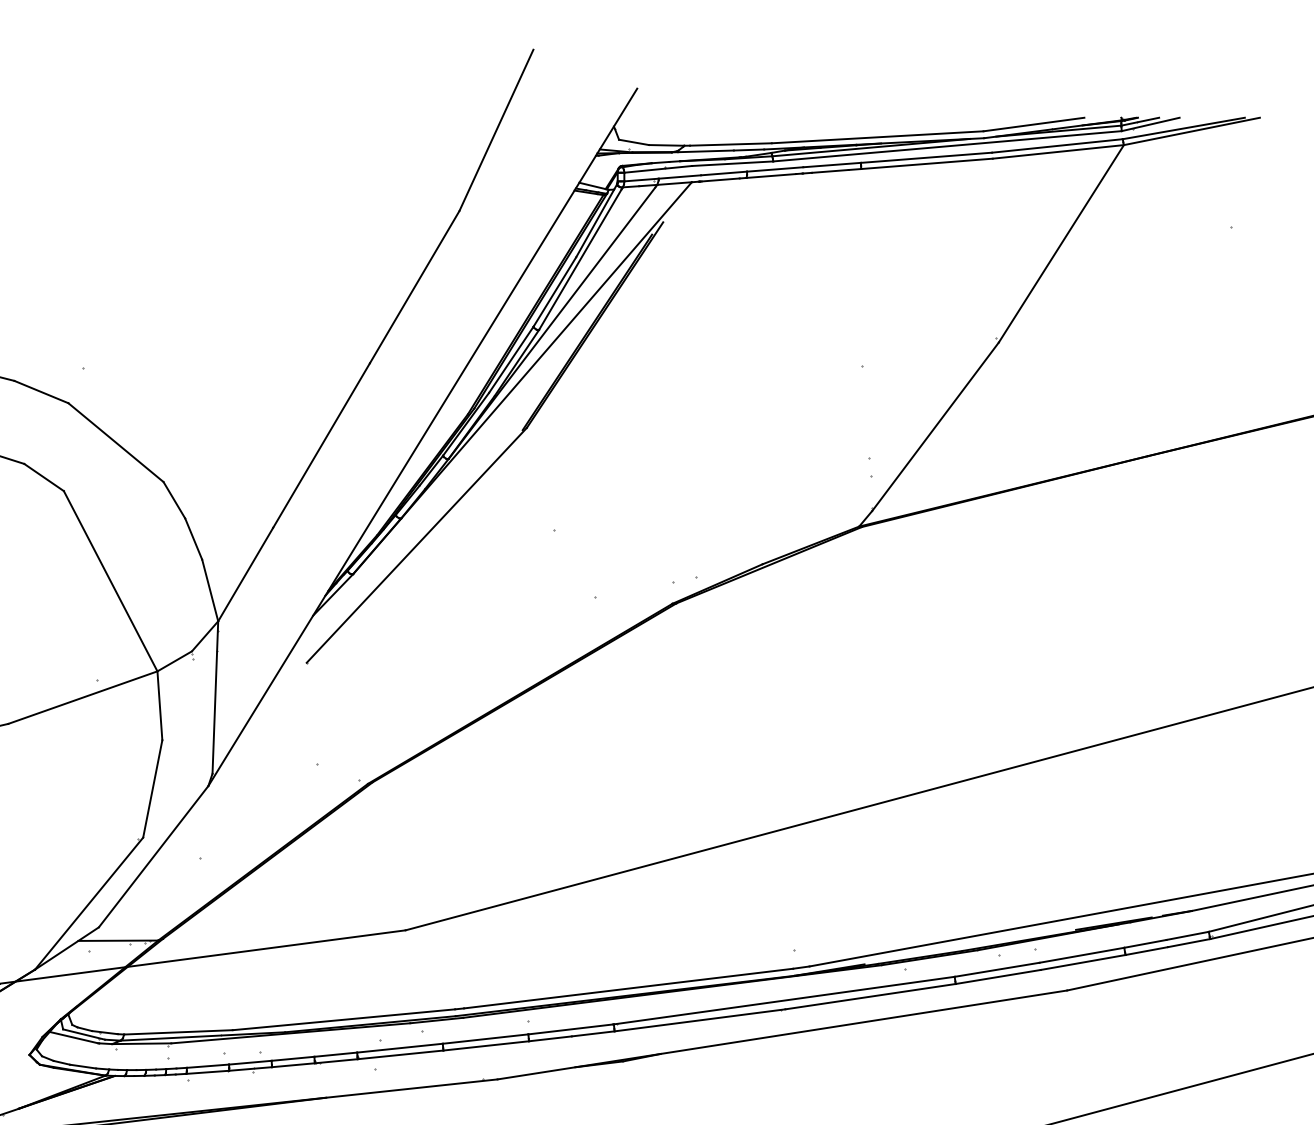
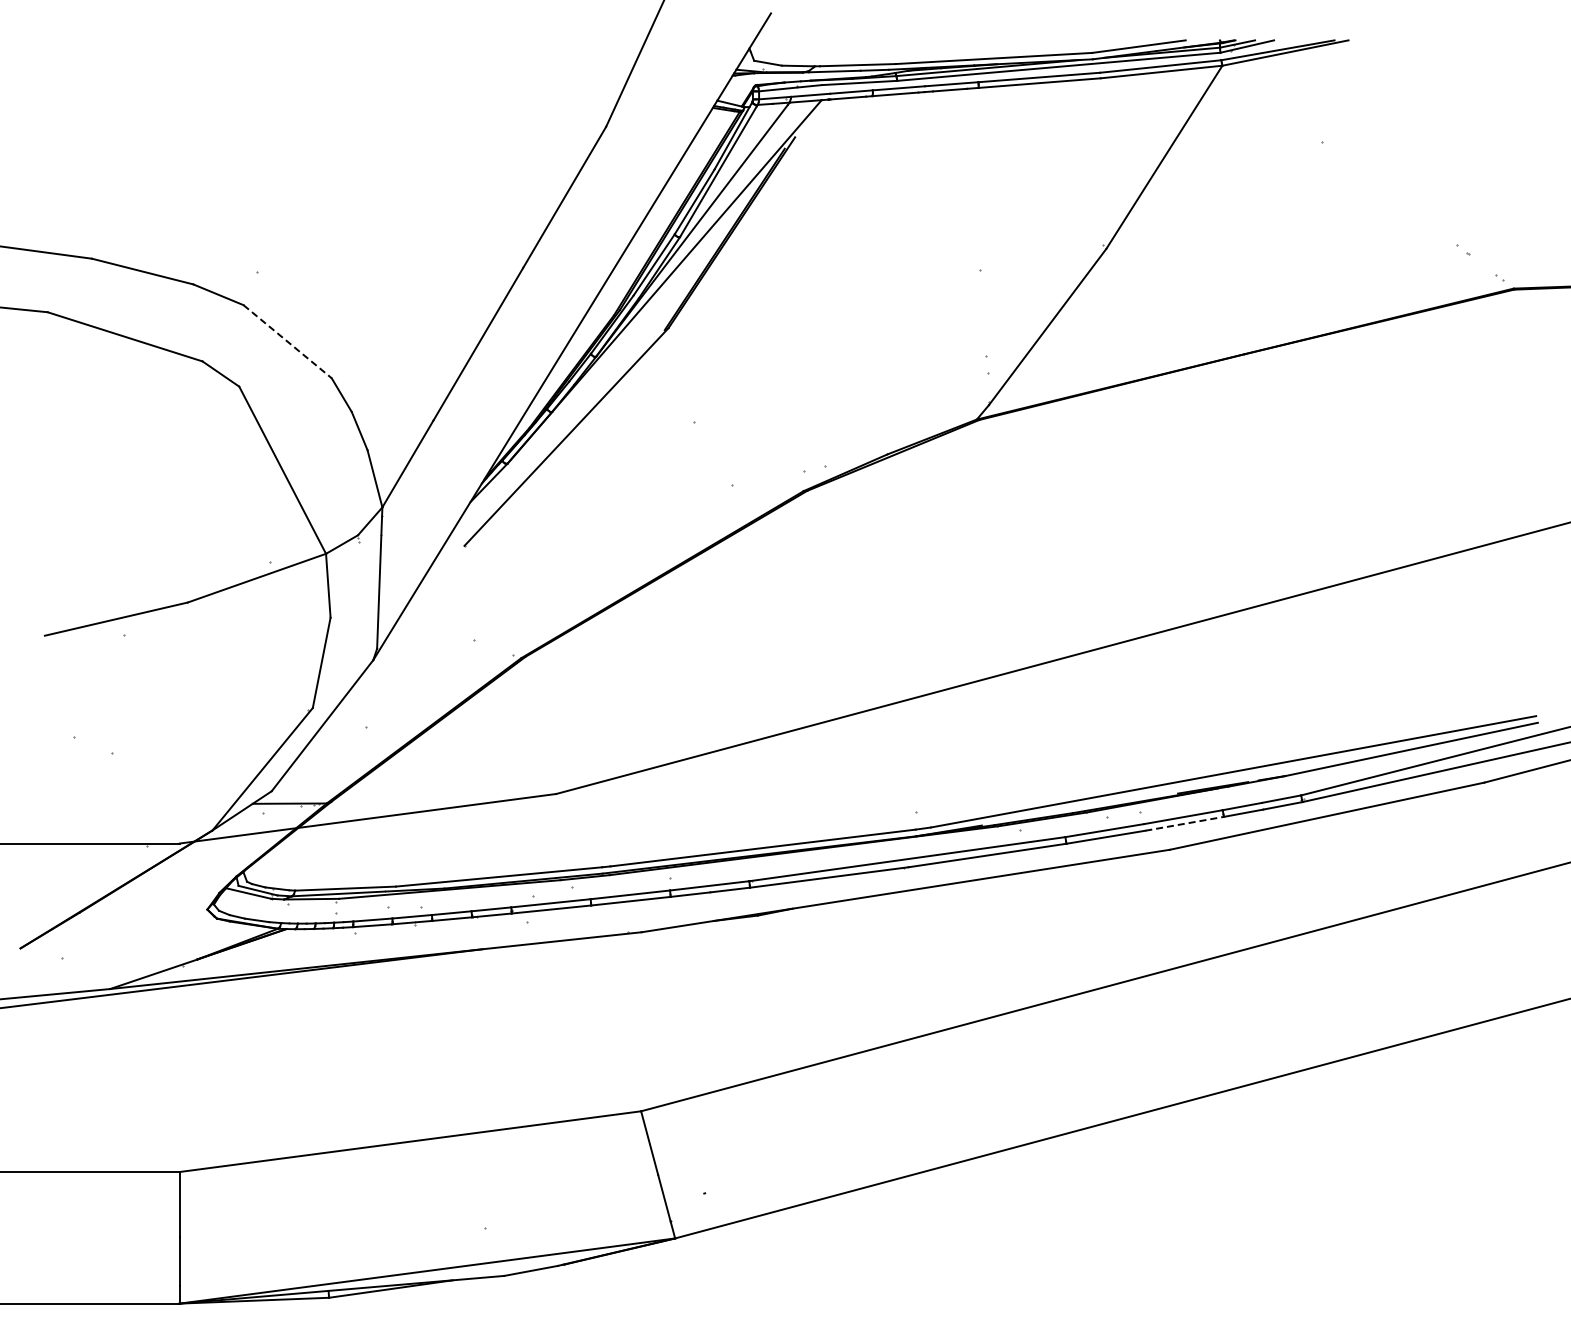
line: (116, 443) -> (288, 342), solid -> dashed
line: (1083, 962) -> (1184, 823), solid -> dashed

